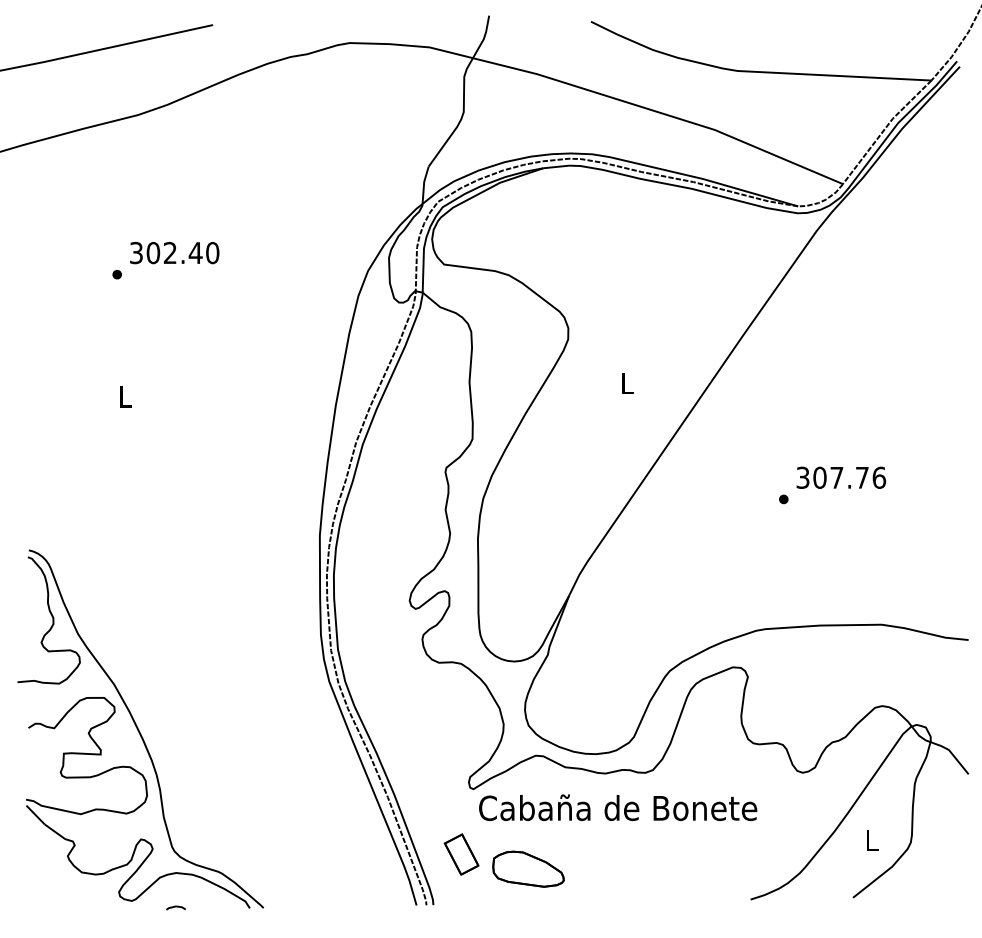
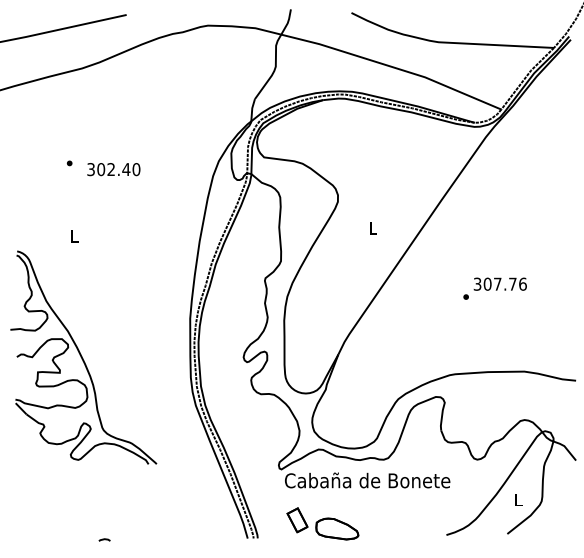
text: (174, 252) -> (113, 169), moved
part: (140, 728) -> (83, 357), moved
part: (503, 859) -> (322, 523), moved

